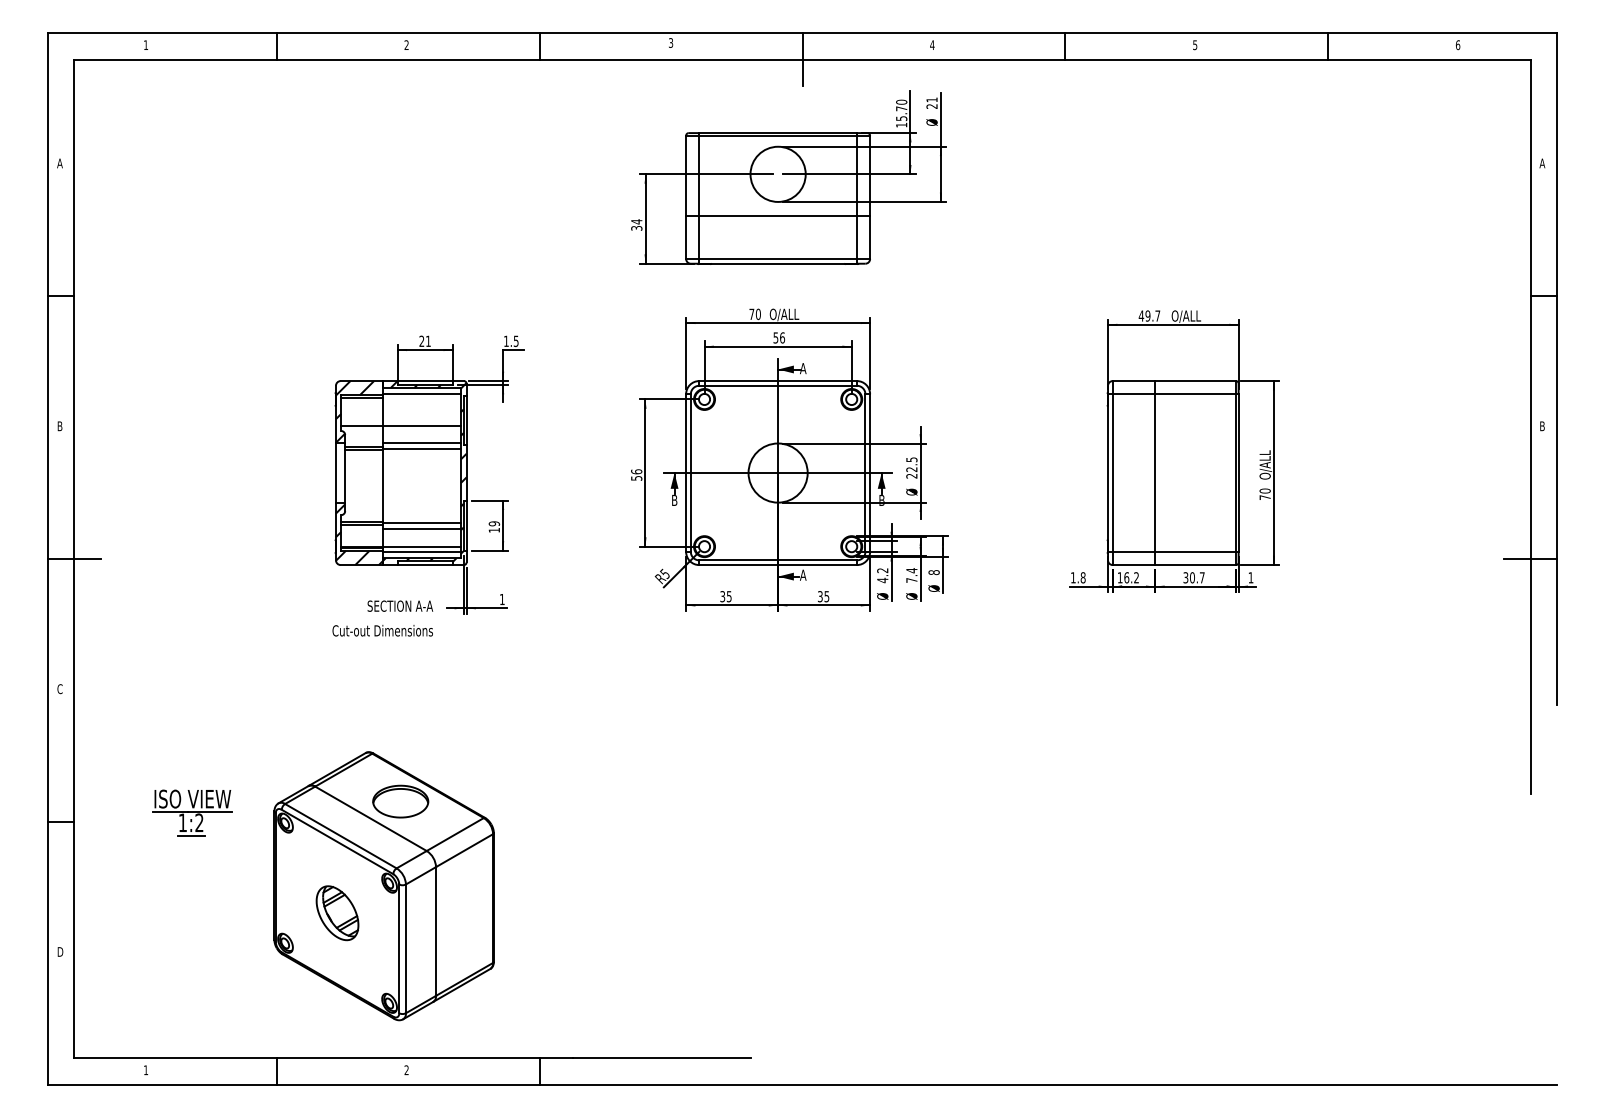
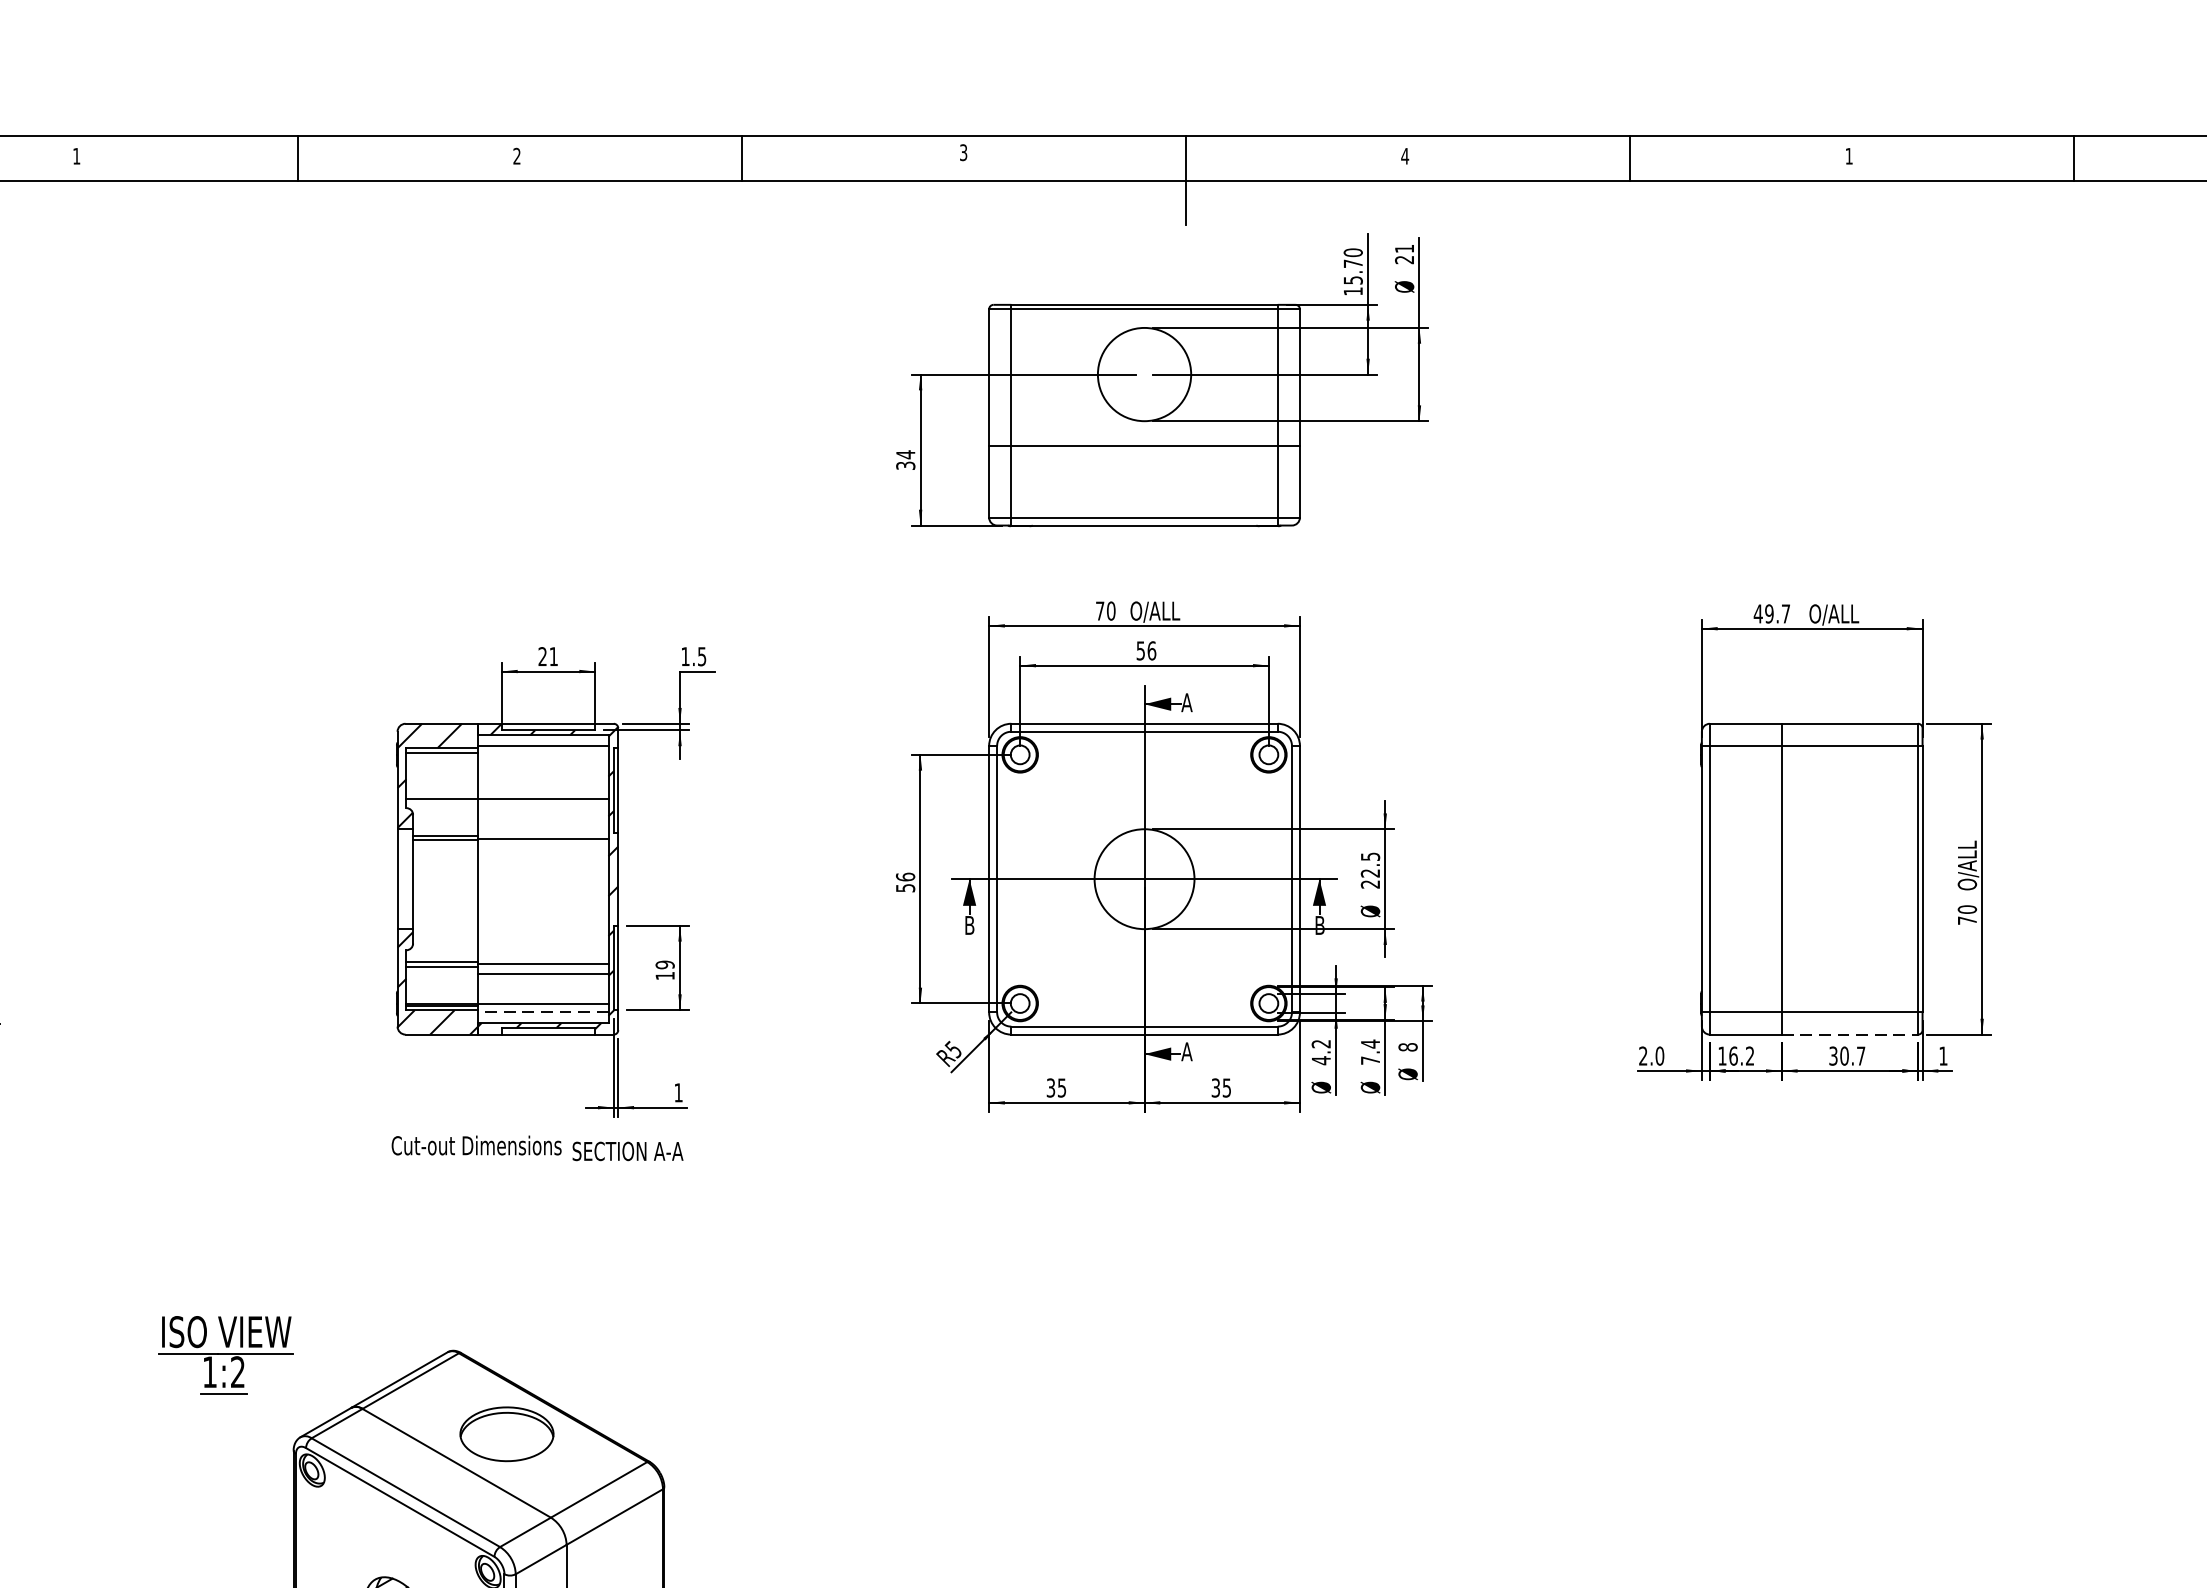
text: (1195, 45) -> (1849, 156), 5 -> 1
line: (421, 443) -> (542, 829), removed
line: (422, 551) -> (543, 1011), solid -> dashed
line: (1196, 565) -> (1851, 1035), solid -> dashed
text: (1077, 577) -> (1650, 1055), 1.8 -> 2.0
text: (400, 605) -> (628, 1150), moved
part: (192, 812) -> (226, 1354), moved

